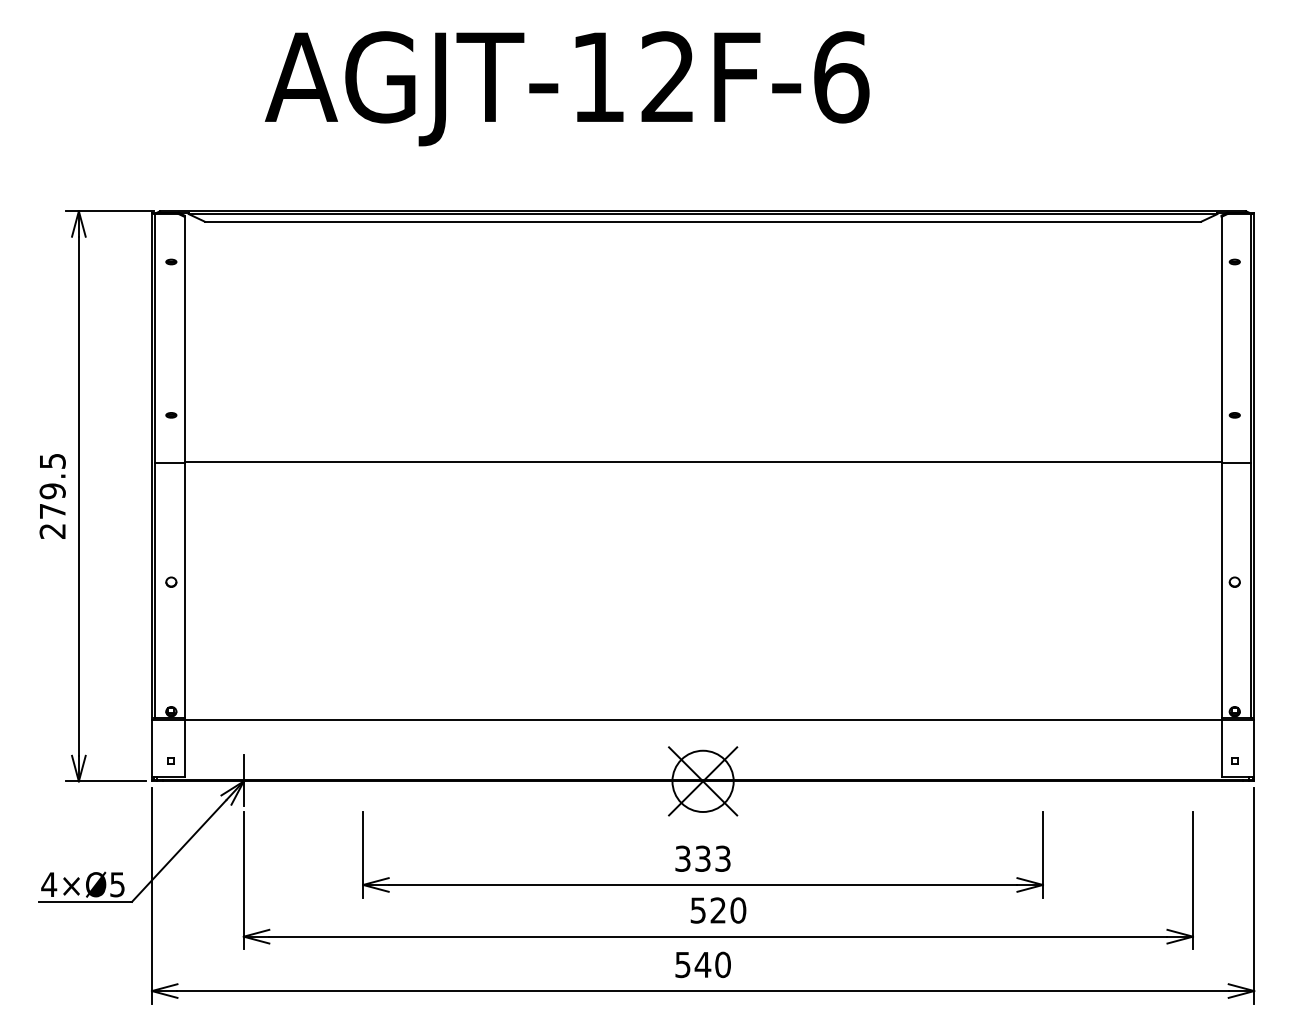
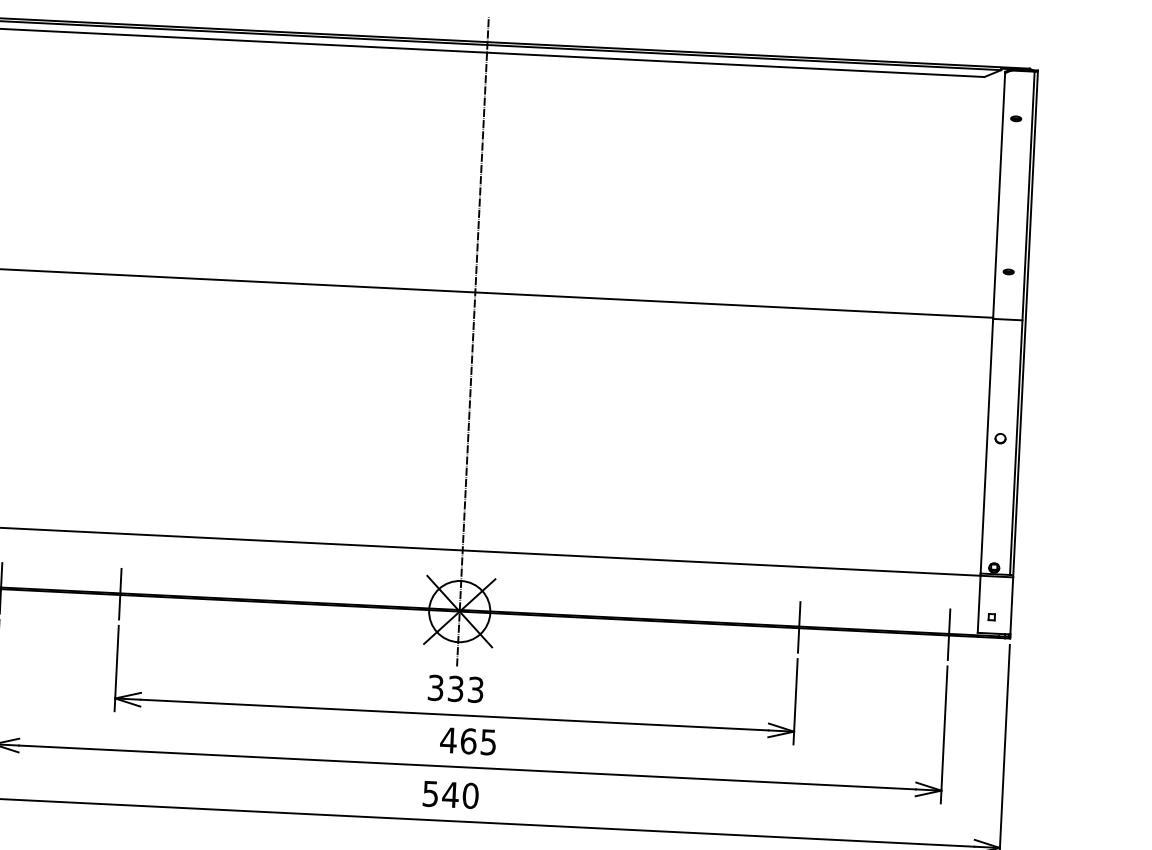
line: (703, 510) -> (473, 341), added
line: (363, 780) -> (120, 594), added
line: (1042, 780) -> (798, 627), added
line: (1192, 780) -> (948, 634), added
text: (717, 910) -> (467, 741), 520 -> 465

